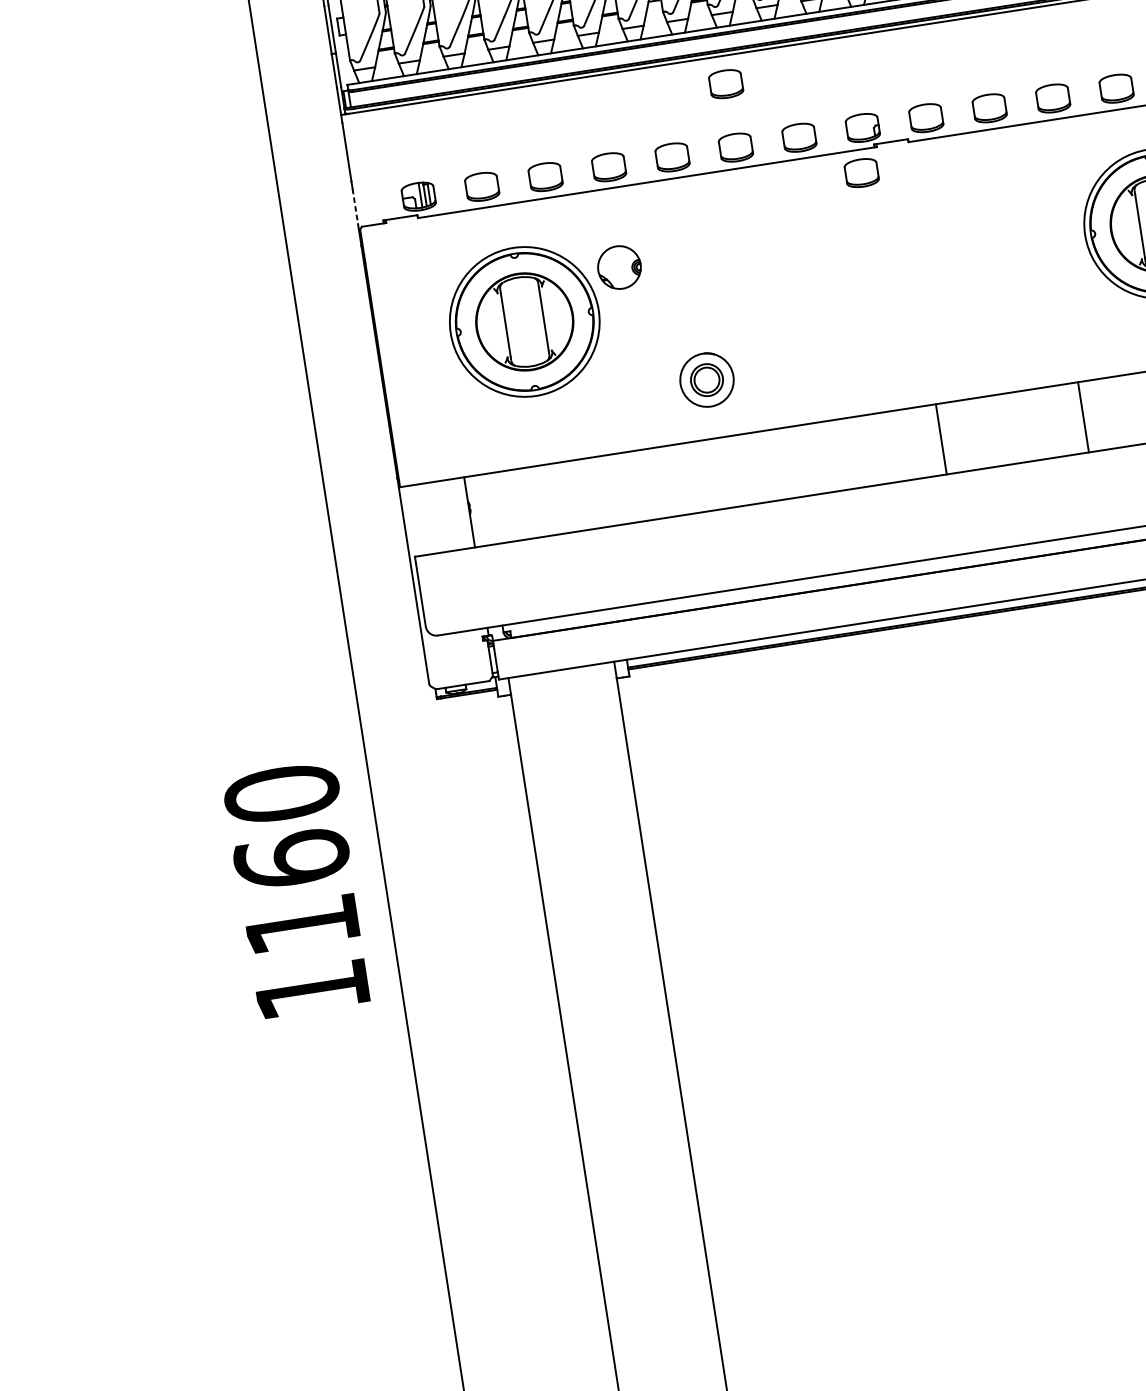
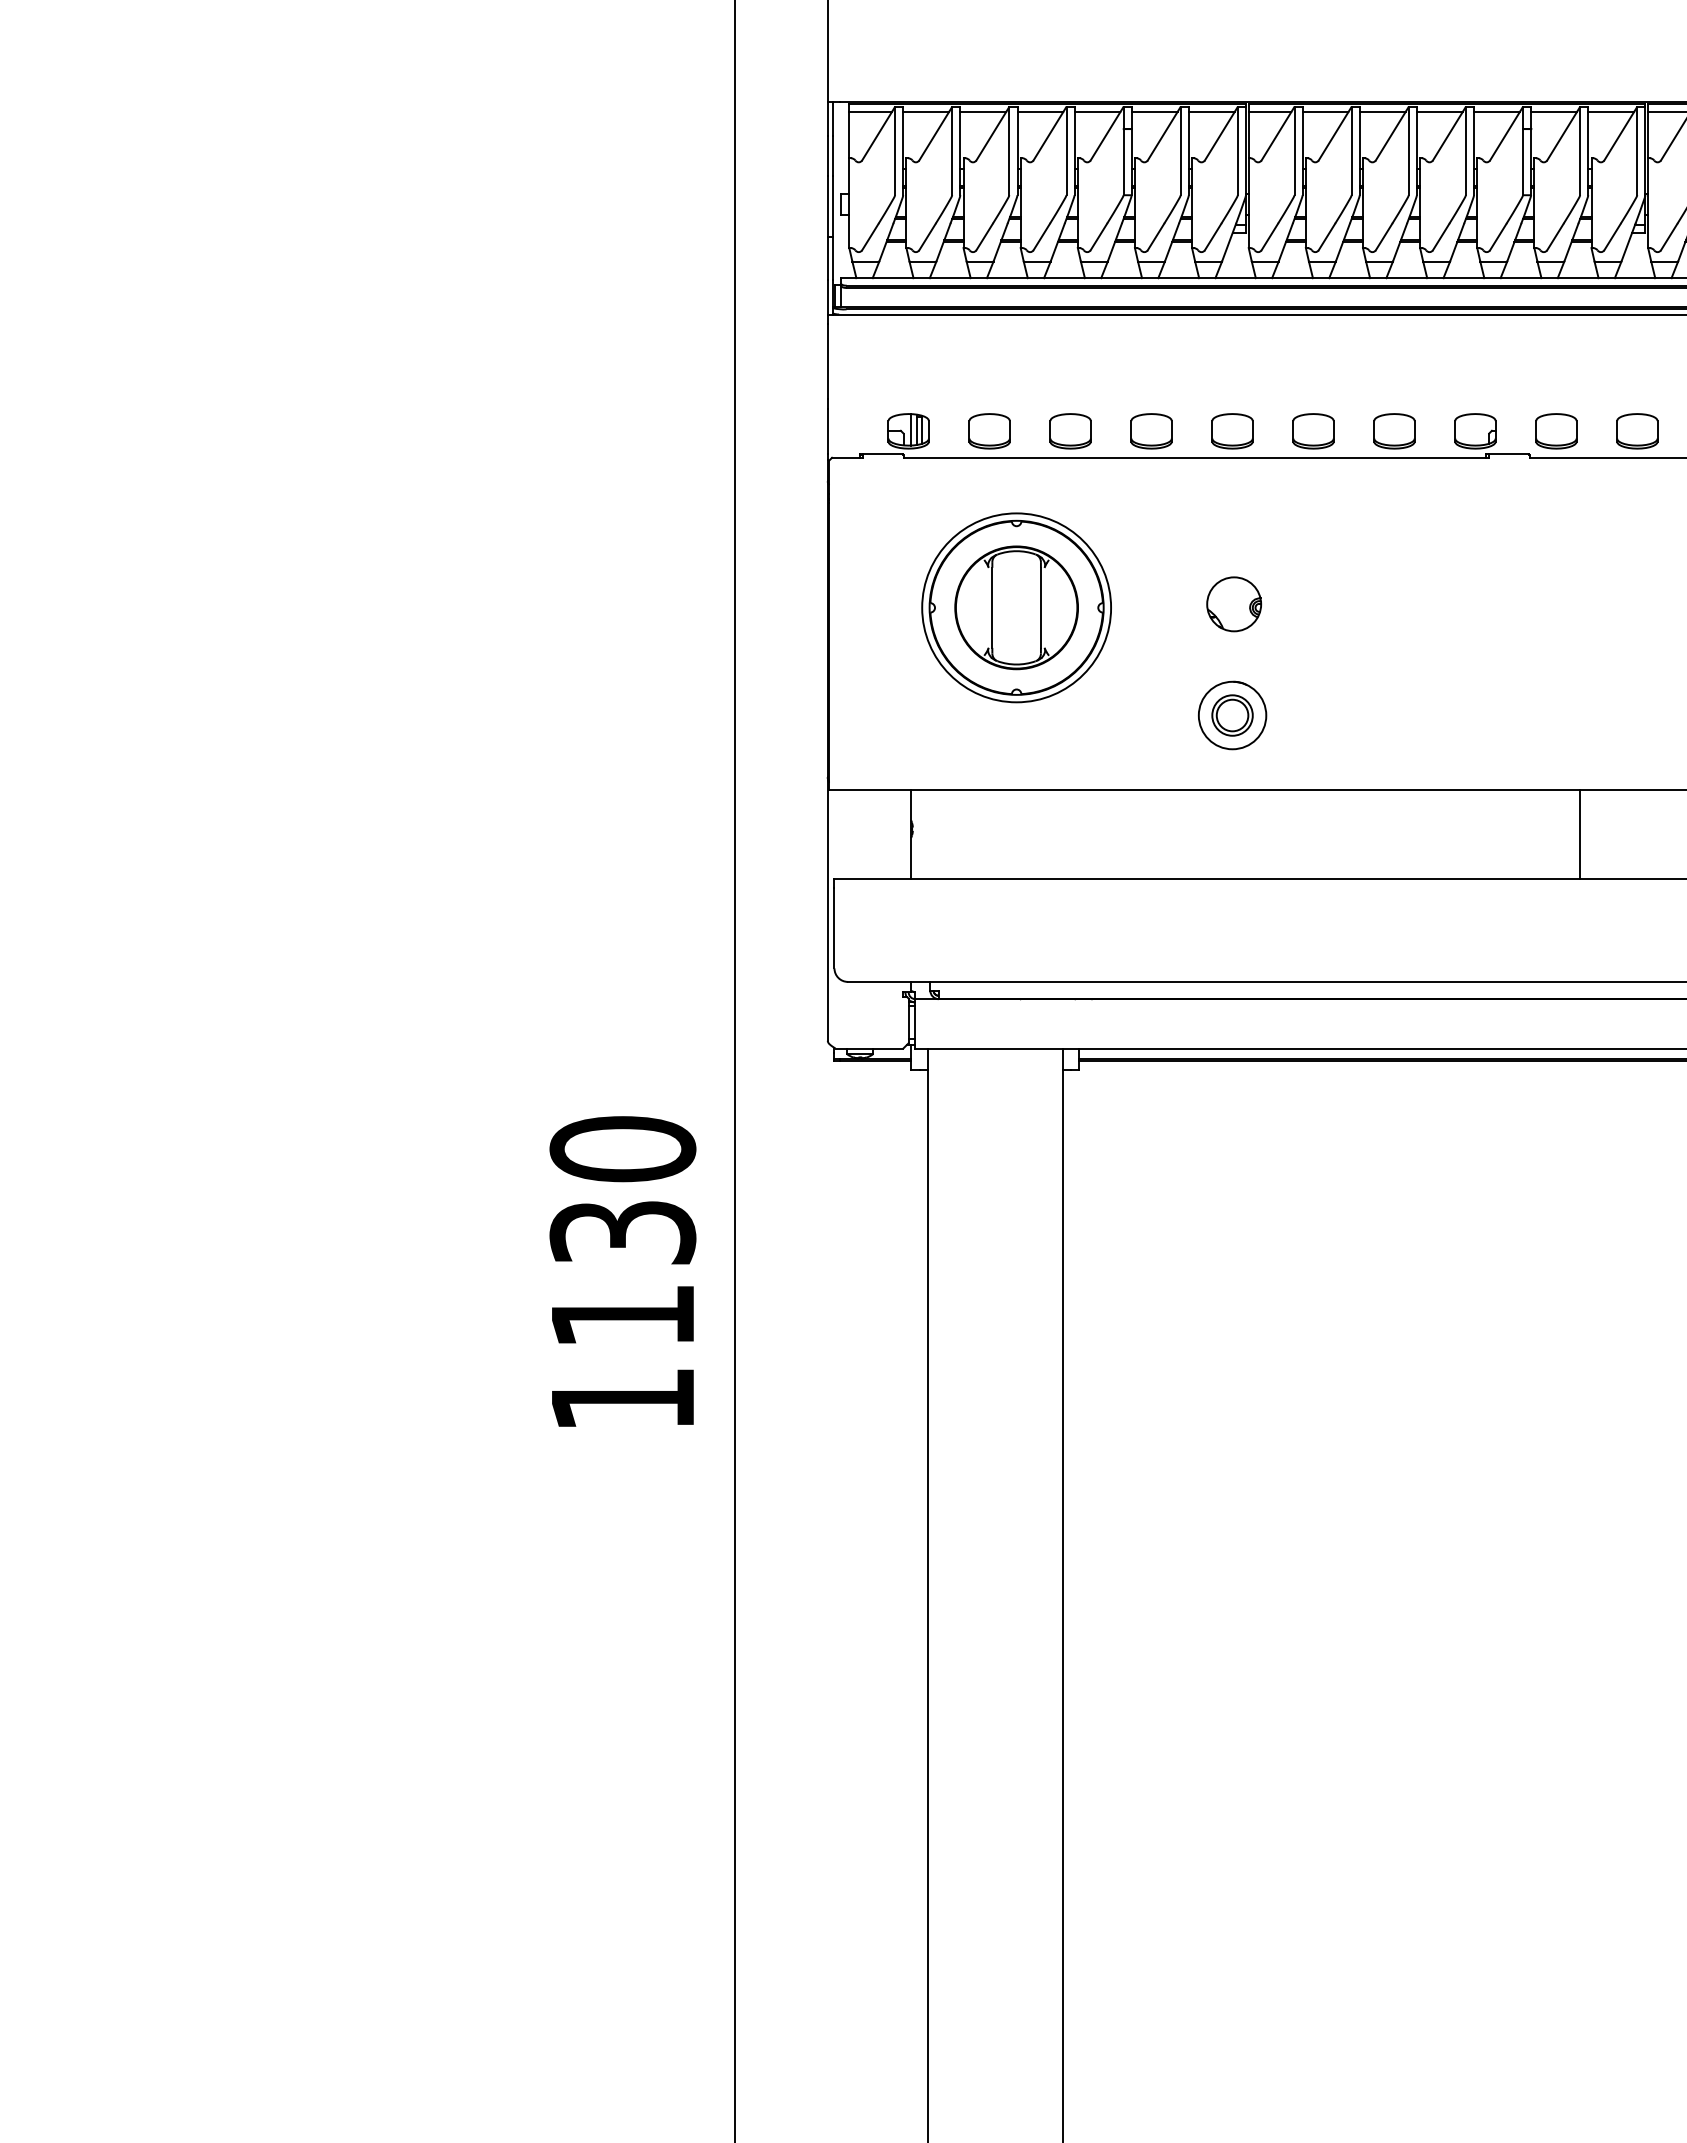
part: (726, 84) -> (1313, 350), removed
part: (861, 173) -> (1465, 487), removed
line: (355, 206) -> (827, 431), dashed -> solid
part: (618, 267) -> (1233, 604), moved
line: (941, 439) -> (1580, 834), moved
text: (291, 859) -> (622, 1232), 1160 -> 1130

